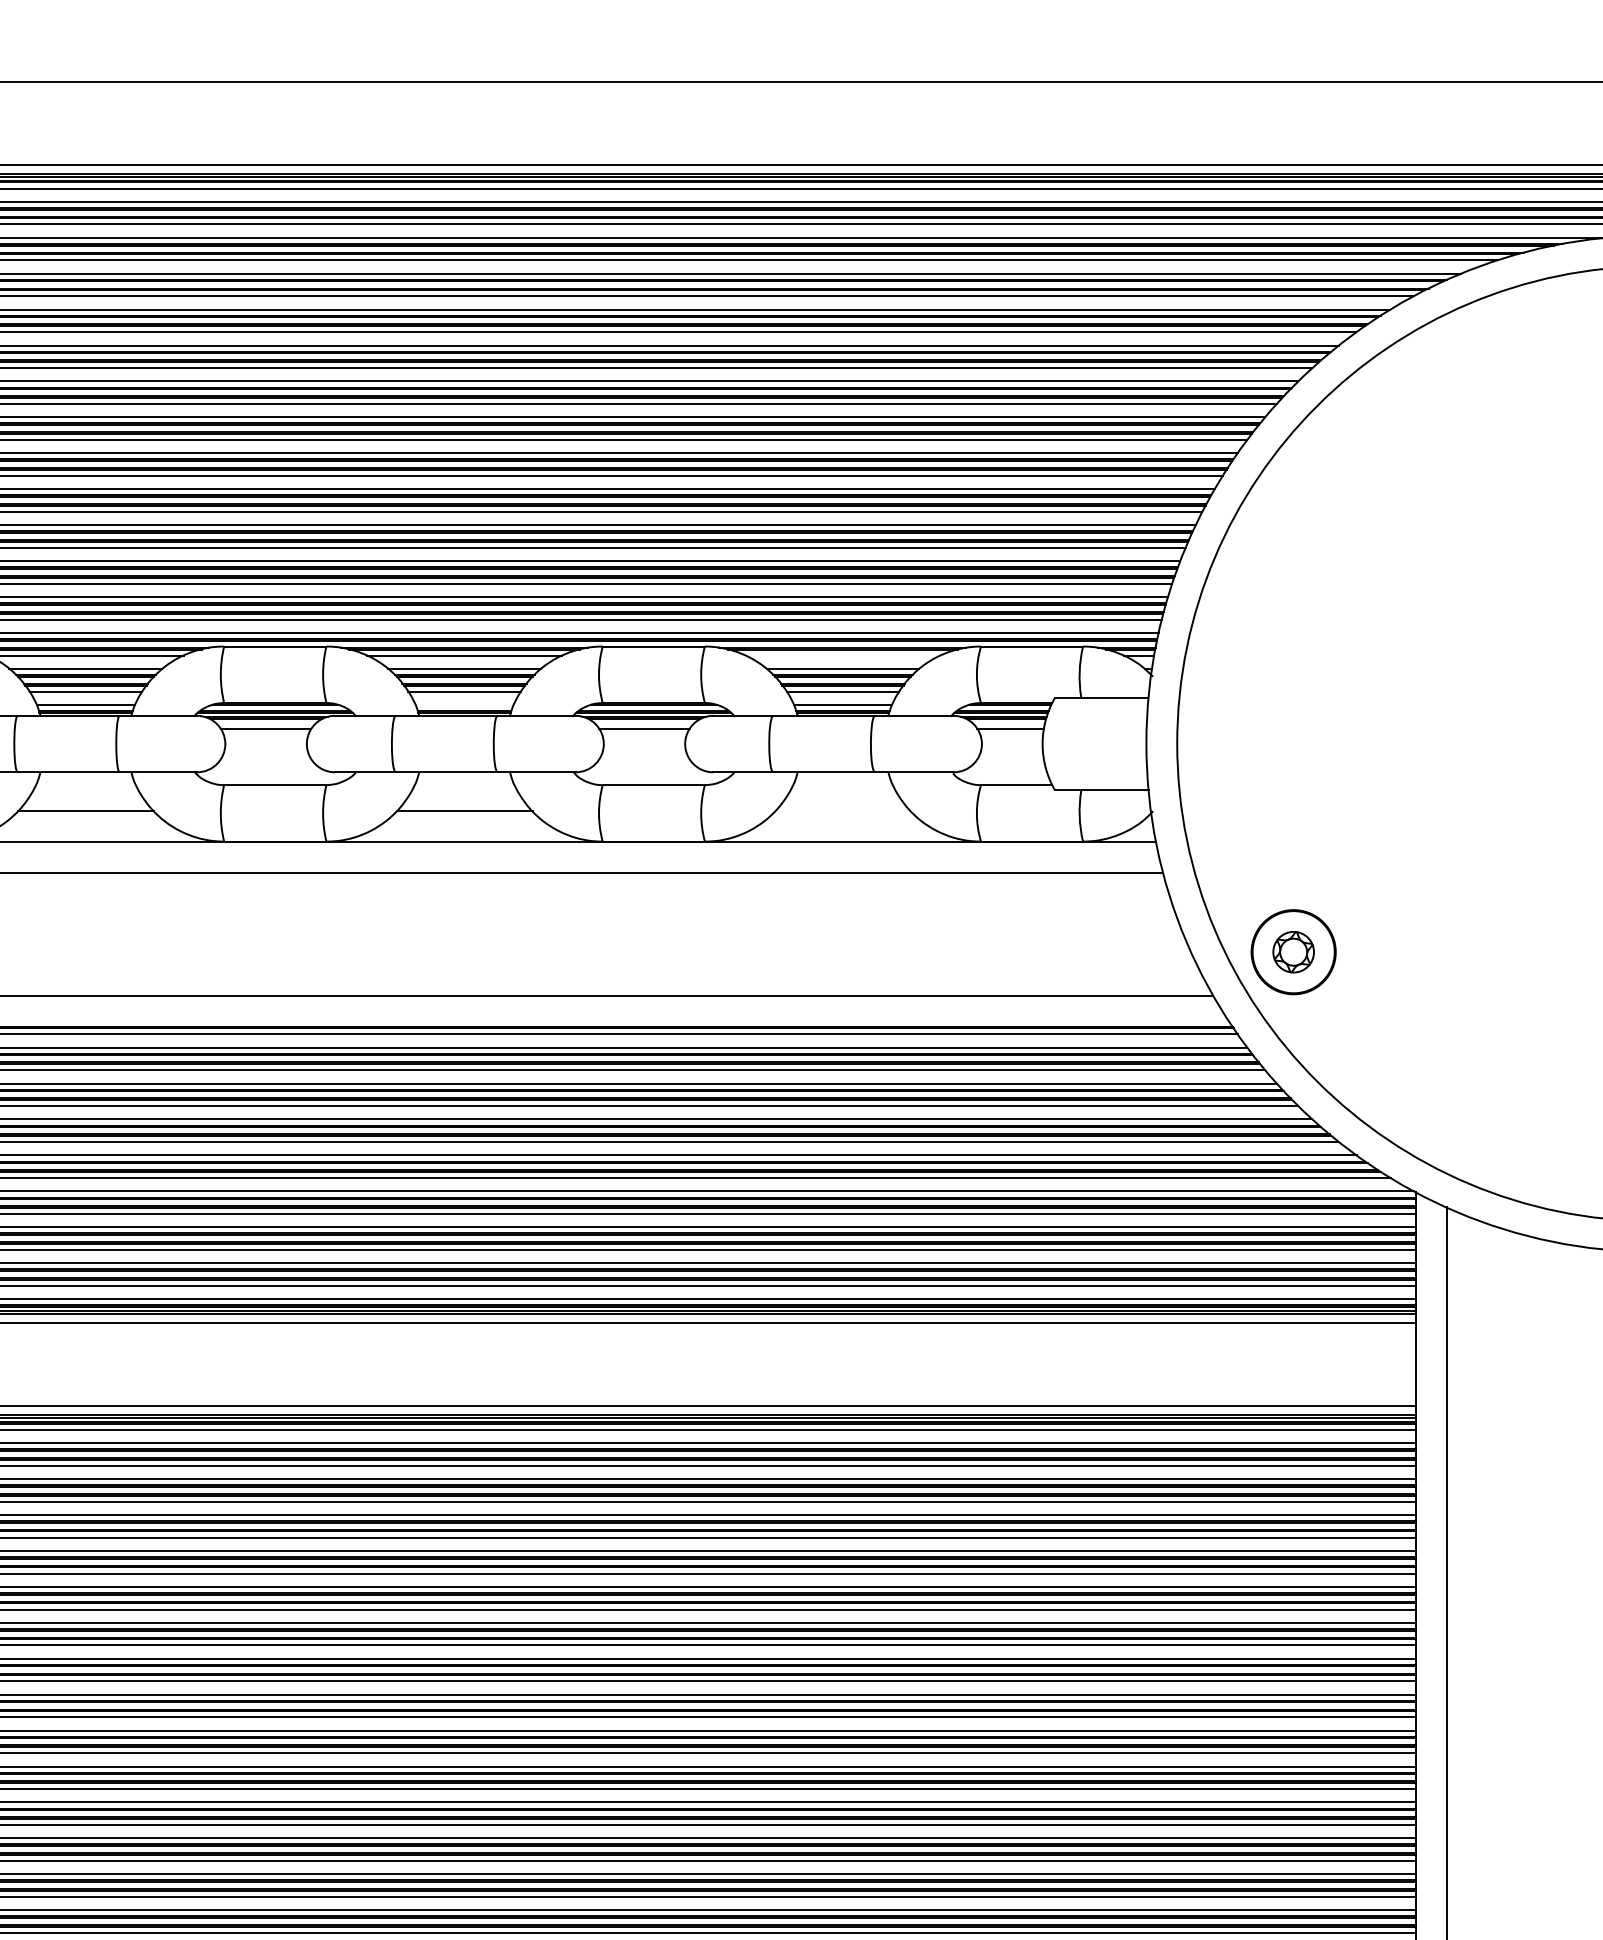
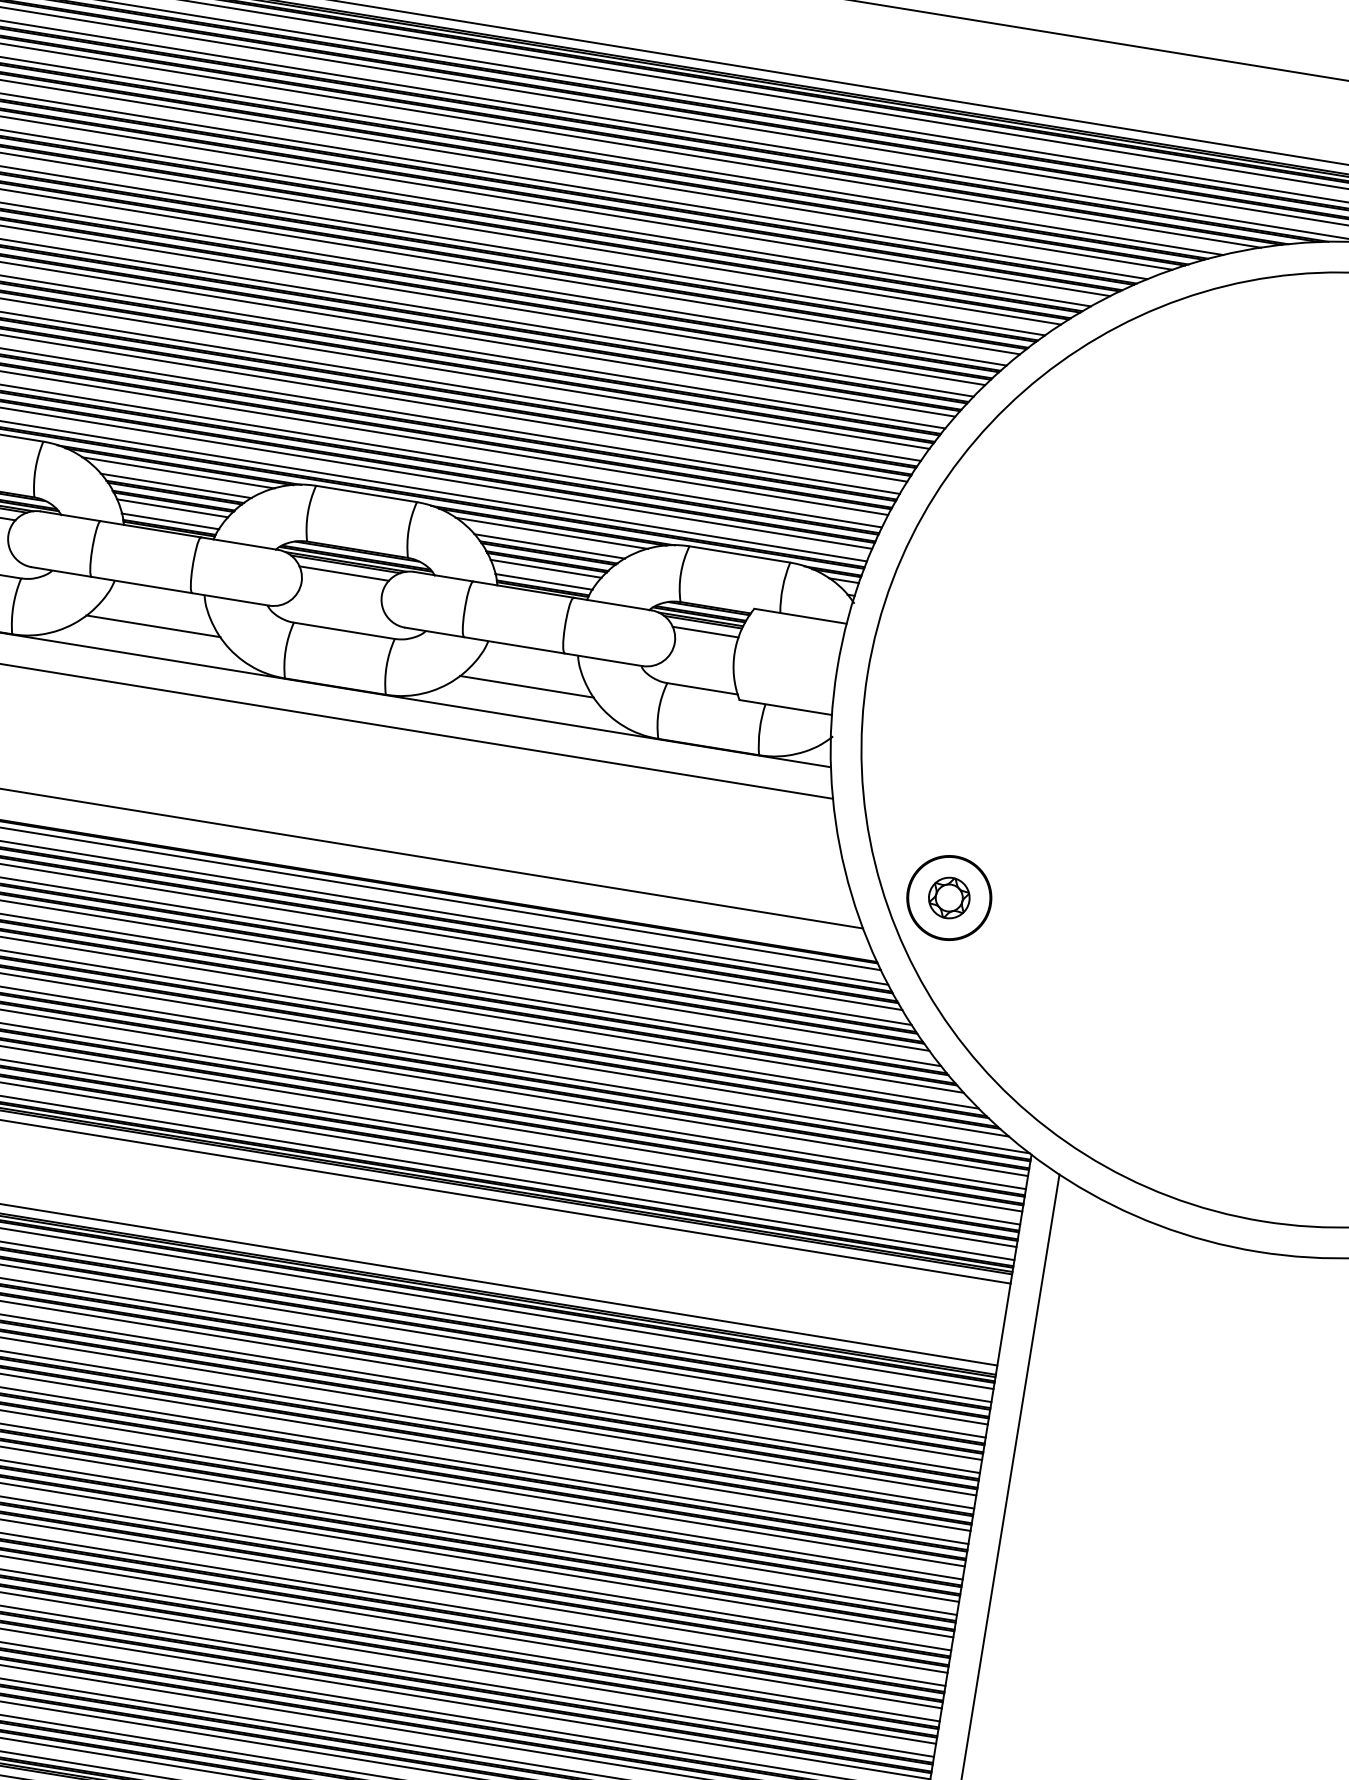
line: (842, 655) -> (551, 533), added
line: (464, 704) -> (170, 520), added
line: (842, 811) -> (526, 687), added

